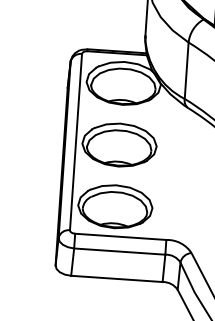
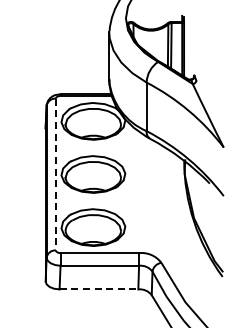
line: (75, 142) -> (55, 174), solid -> dashed
line: (117, 279) -> (99, 289), solid -> dashed

